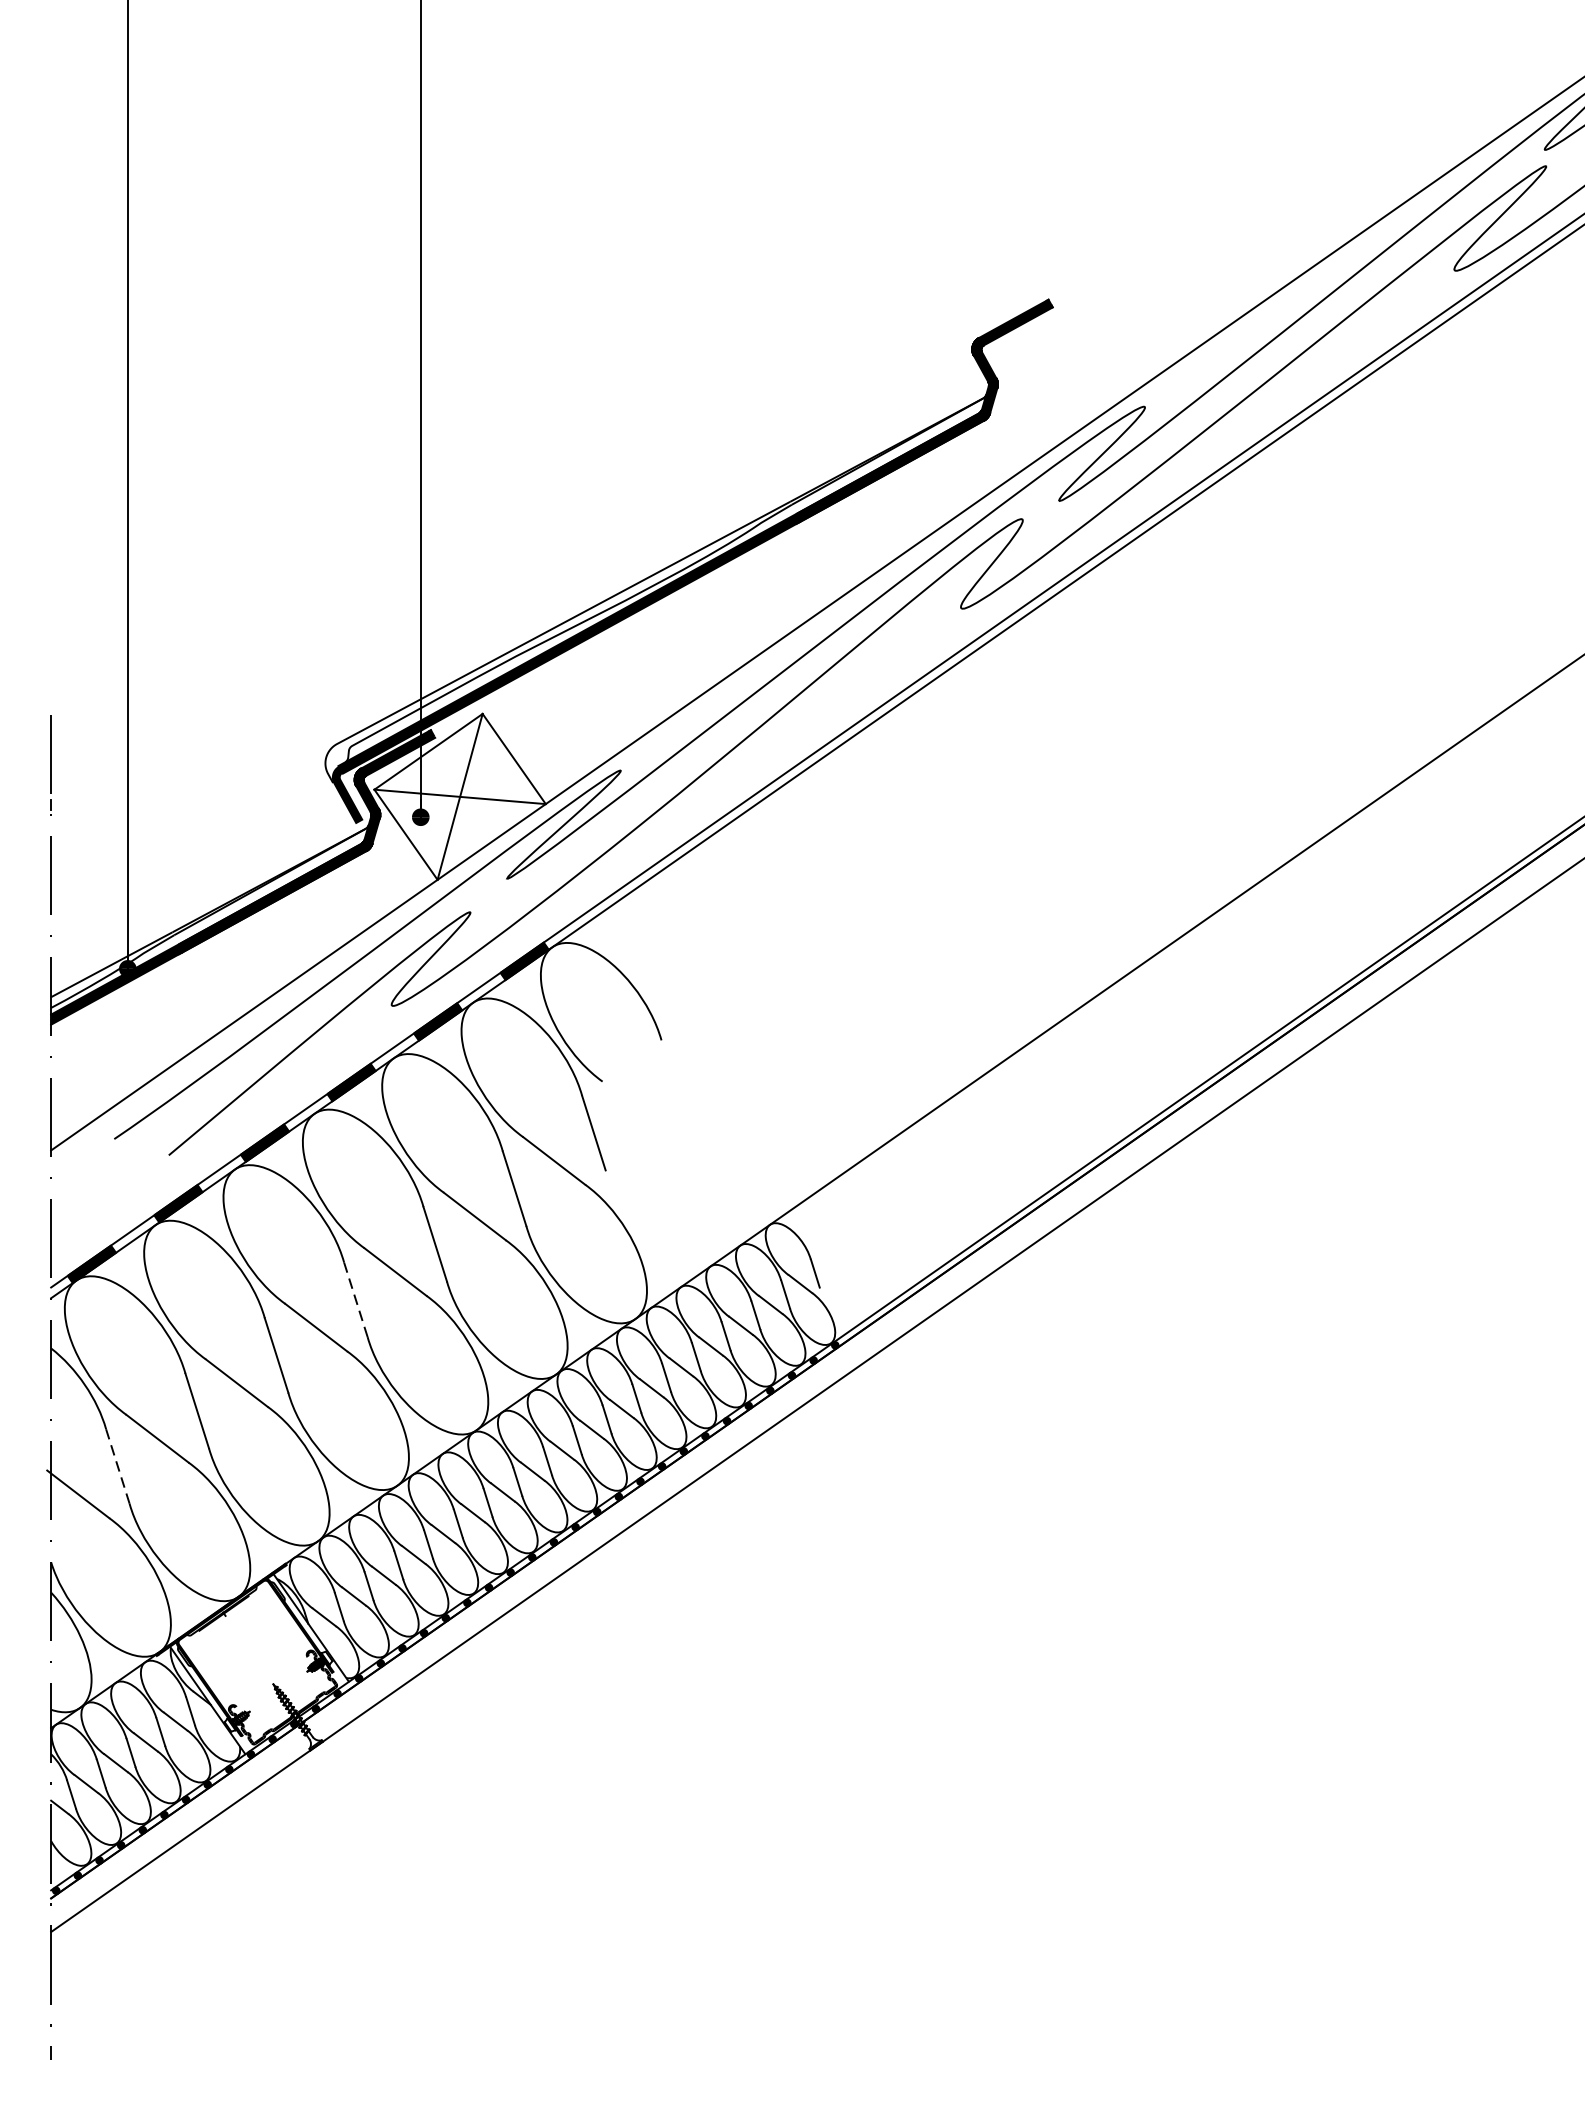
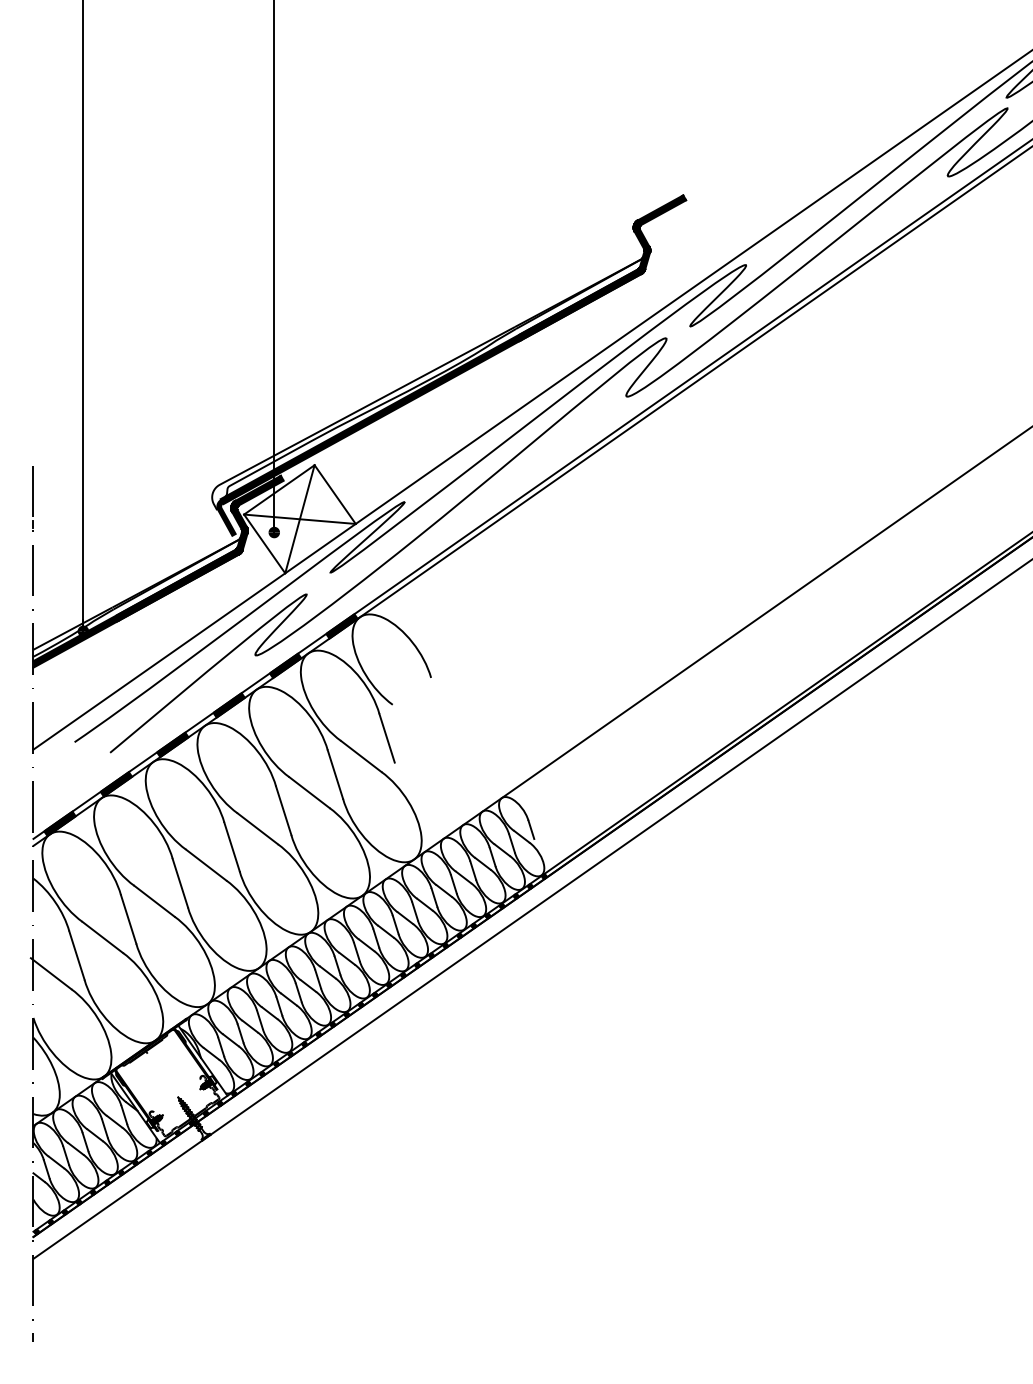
line: (355, 1299) -> (231, 846), dashed -> solid
line: (117, 1466) -> (76, 955), dashed -> solid

